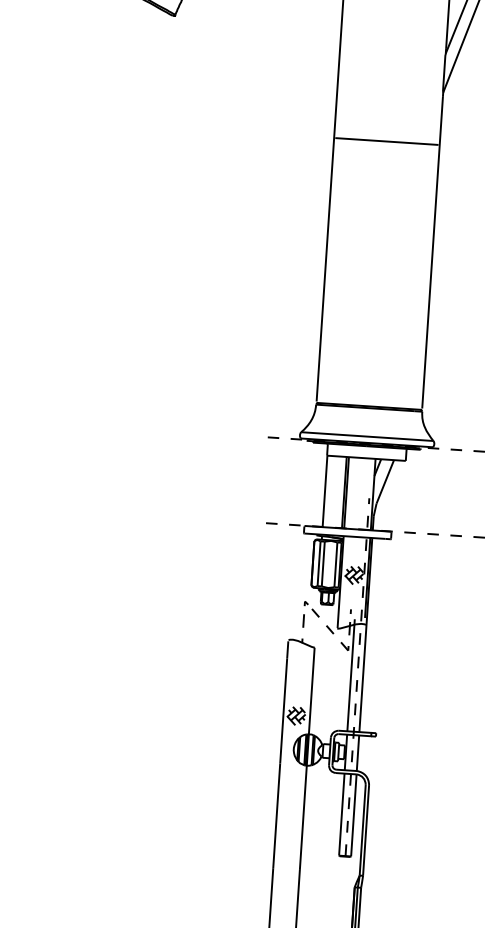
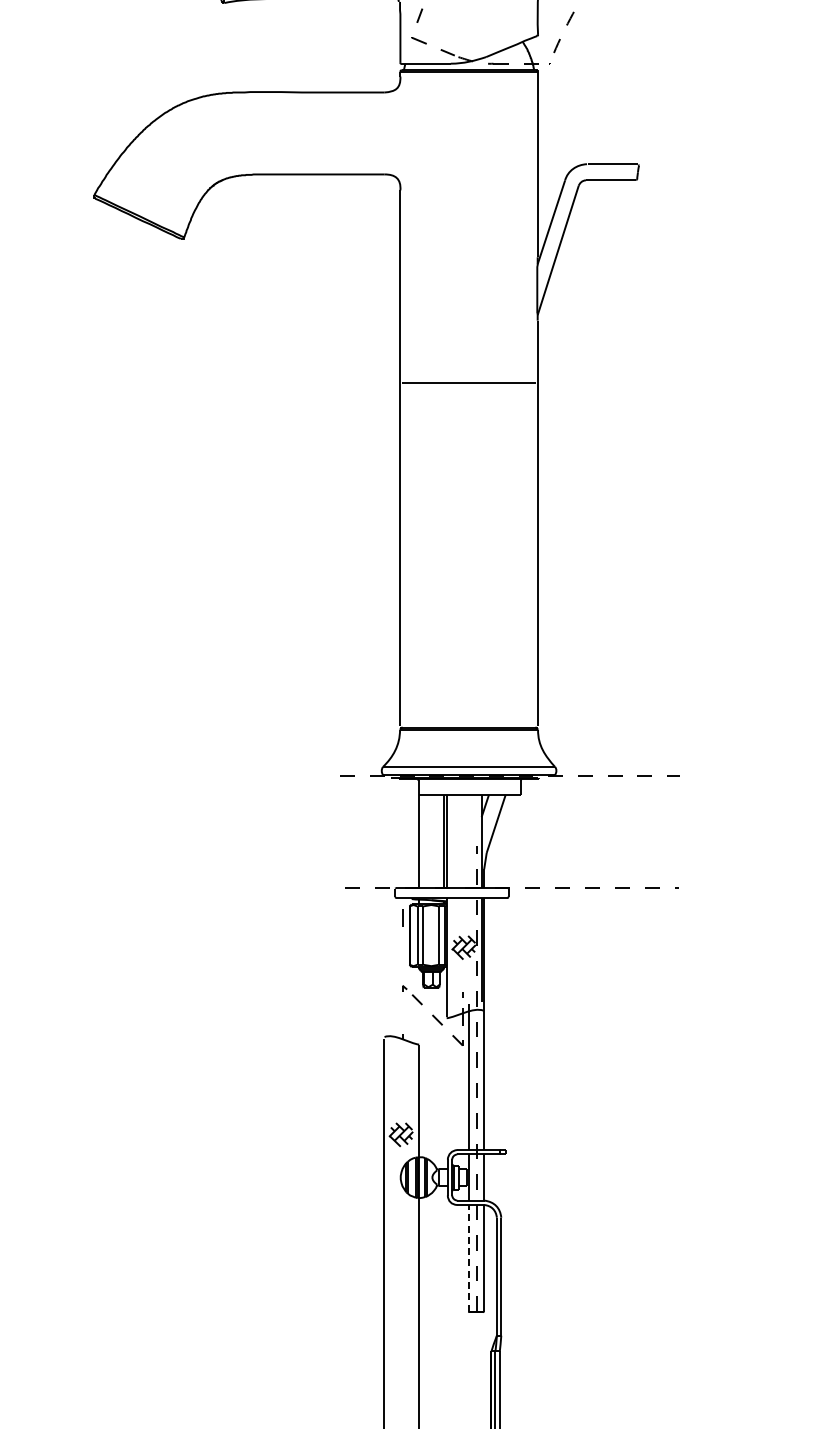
line: (303, 620) -> (402, 917), moved
line: (341, 813) -> (468, 1257), solid -> dashed

